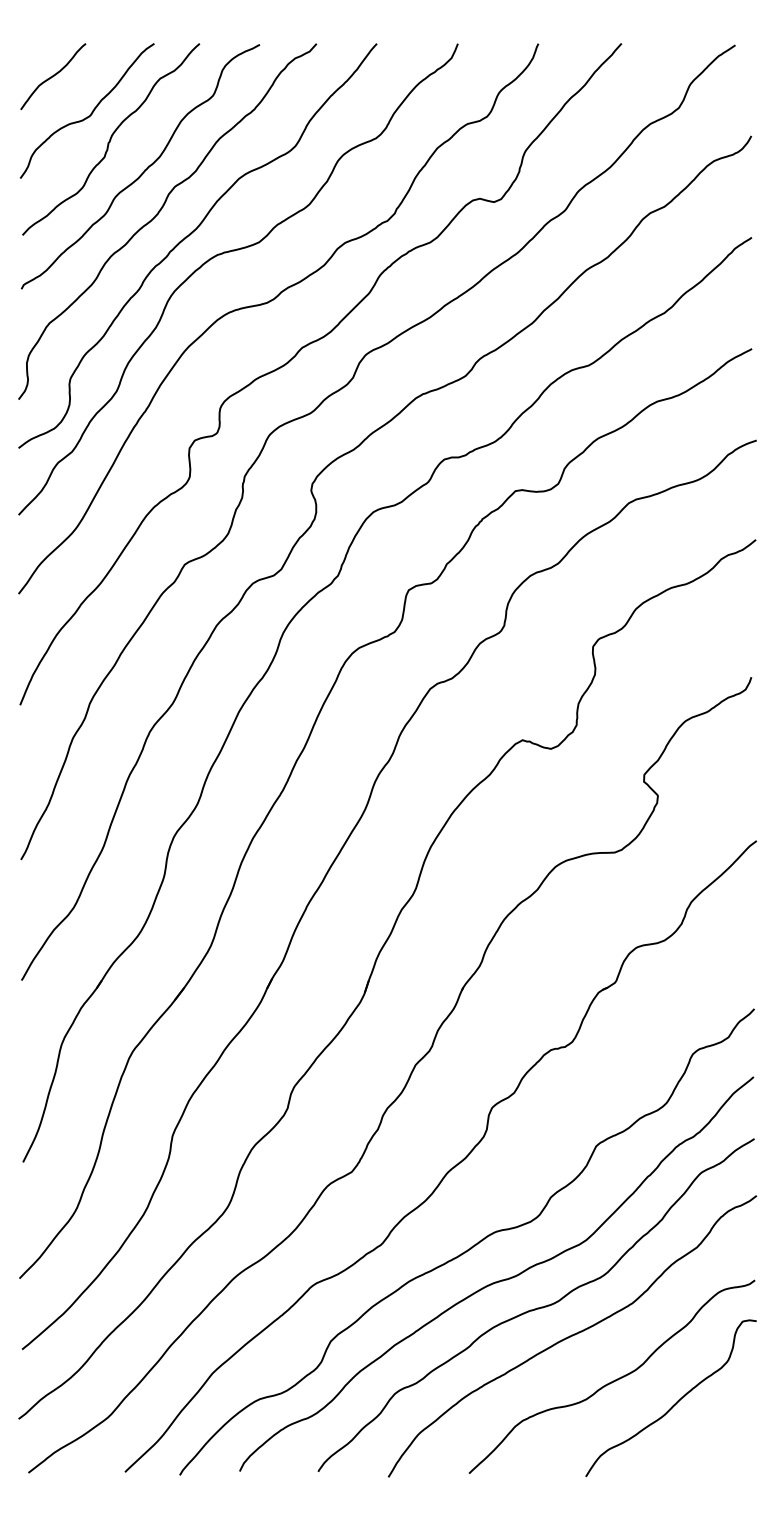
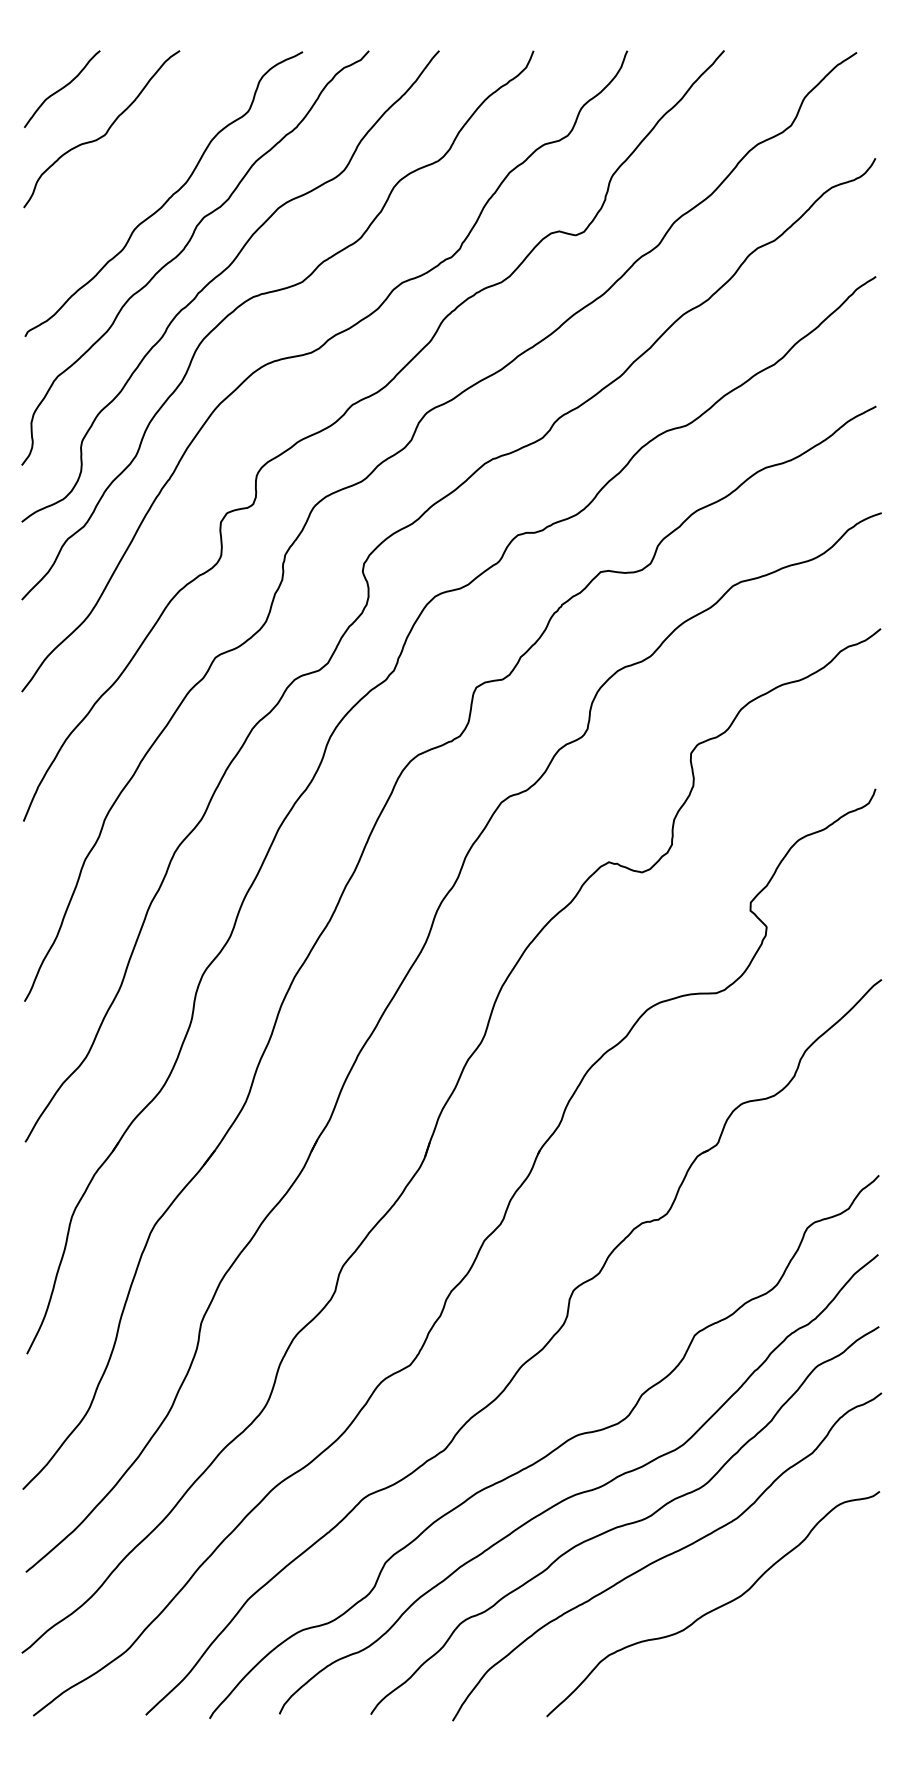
curve: (111, 139) -> (129, 162), removed
curve: (675, 1403) -> (787, 1634), removed

